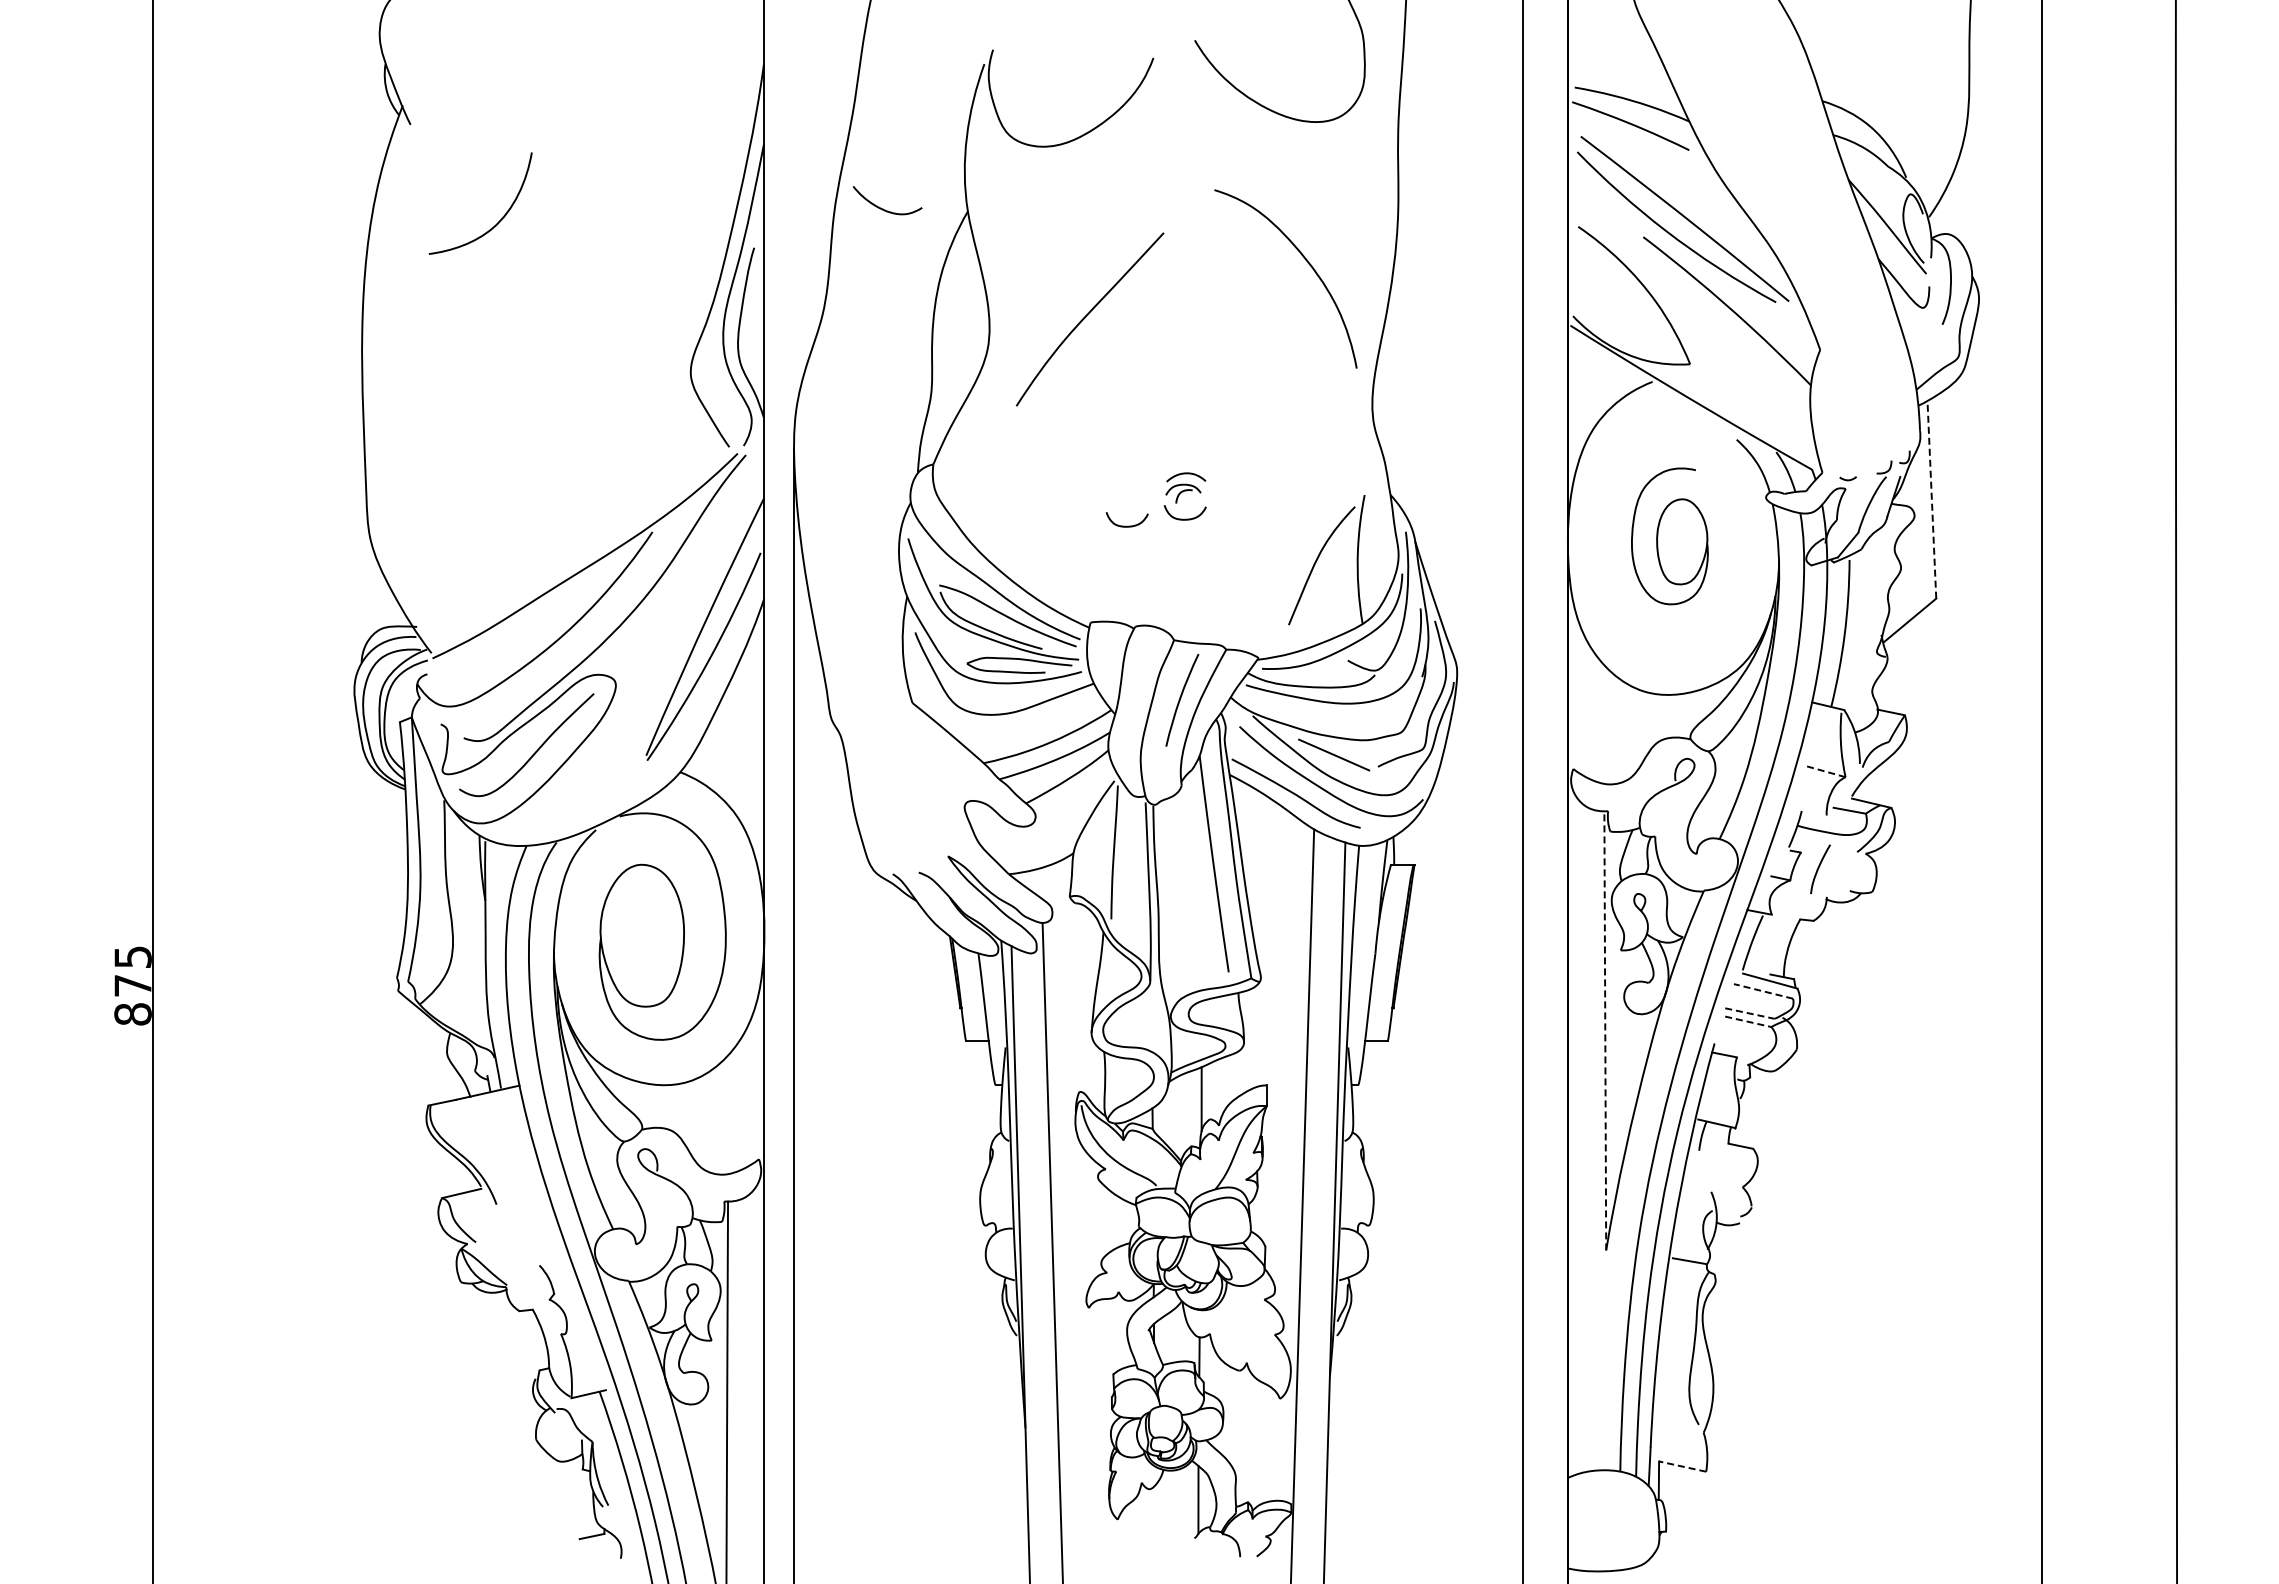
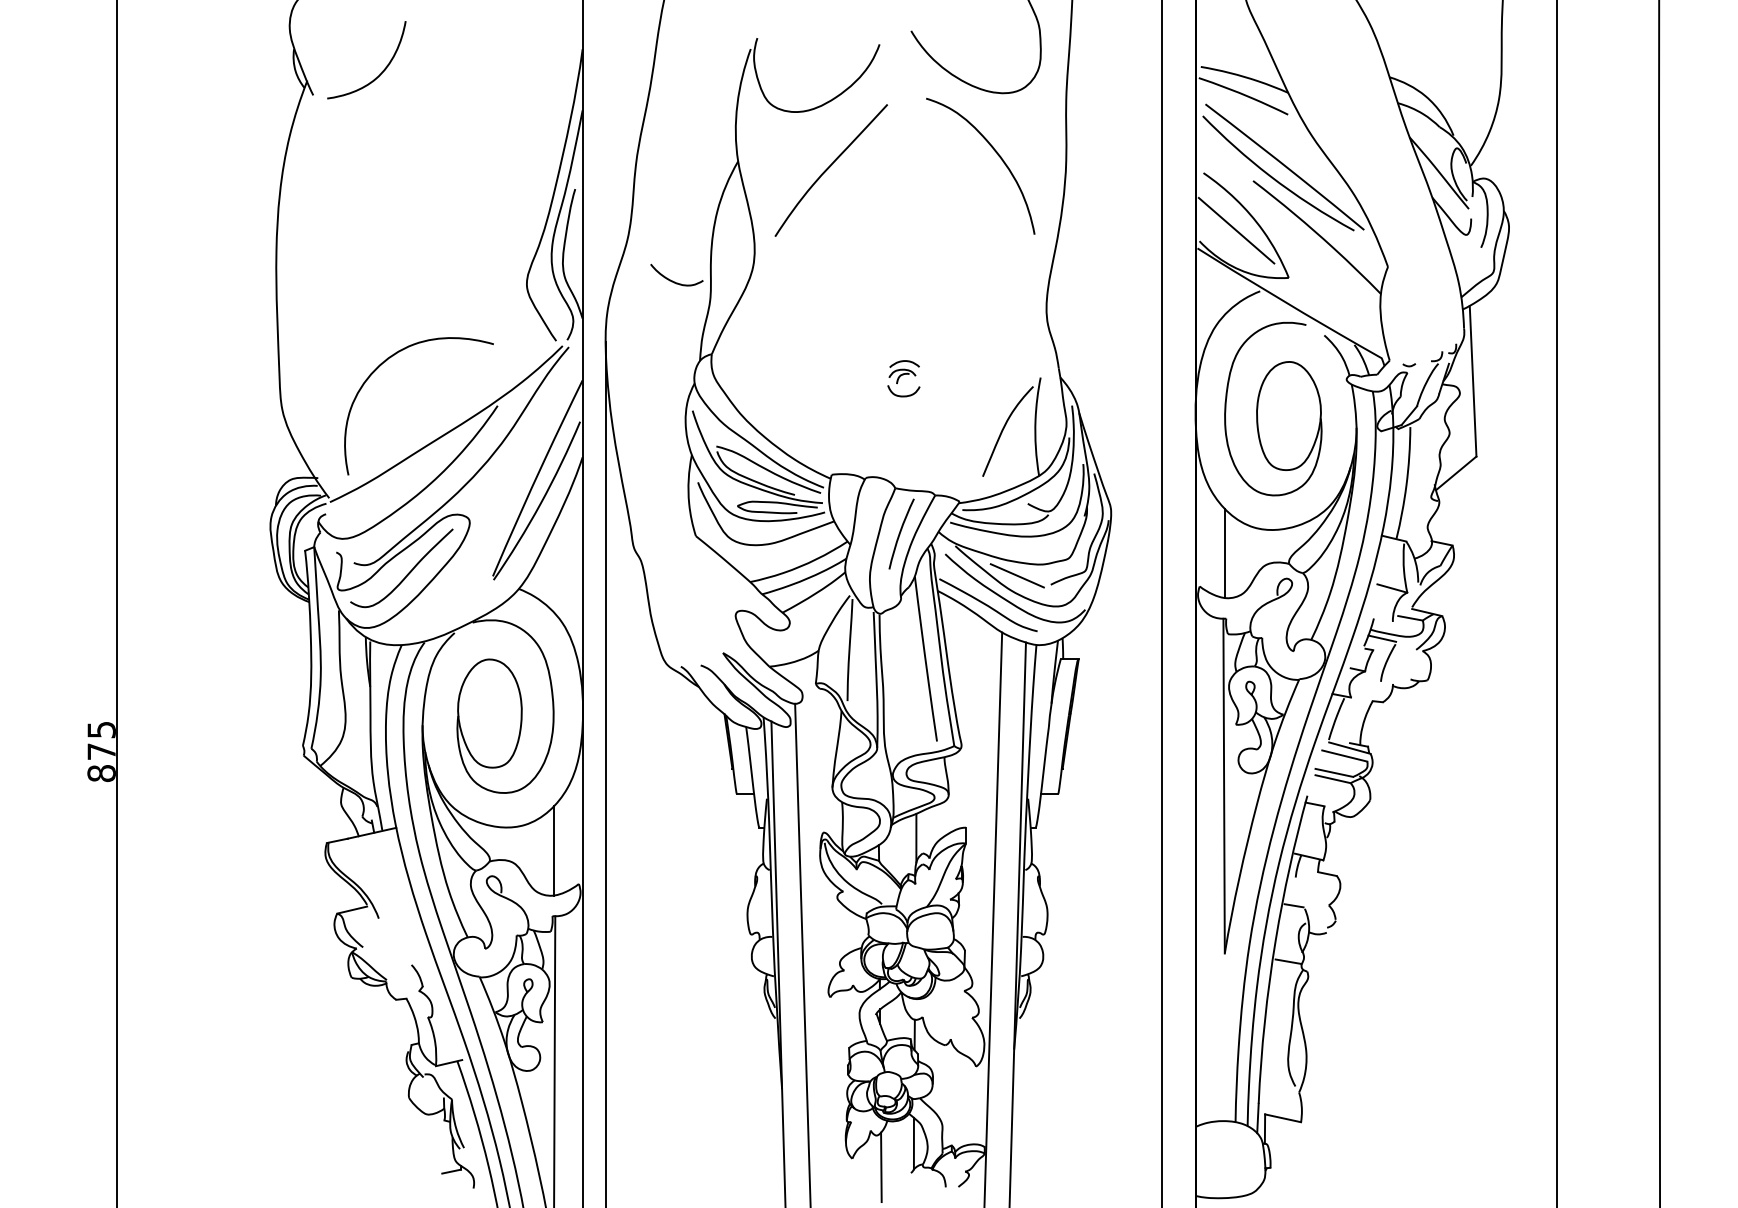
curve: (883, 208) -> (673, 281), moved
curve: (498, 221) -> (380, 73), moved
curve: (1304, 259) -> (994, 151), moved
line: (1621, 302) -> (1236, 230), added
curve: (1087, 316) -> (829, 168), moved
curve: (499, 479) -> (381, 365), added
line: (1931, 499) -> (1472, 380), dashed -> solid
curve: (1126, 525) -> (859, 400), removed
part: (1669, 536) -> (1273, 409), size x1.67
line: (1605, 725) -> (1224, 553), added
line: (1825, 771) -> (1392, 588), dashed -> solid
line: (1812, 837) -> (1382, 638), added
line: (1763, 991) -> (1344, 756), dashed -> solid
line: (1750, 1013) -> (1334, 772), dashed -> solid
line: (1748, 1021) -> (1333, 778), dashed -> solid
line: (1605, 1030) -> (1224, 785), dashed -> solid
line: (726, 1115) -> (554, 850), added
line: (1696, 1187) -> (1293, 905), added
line: (1682, 1466) -> (1282, 1118), dashed -> solid
line: (1155, 1530) -> (881, 1167), added

